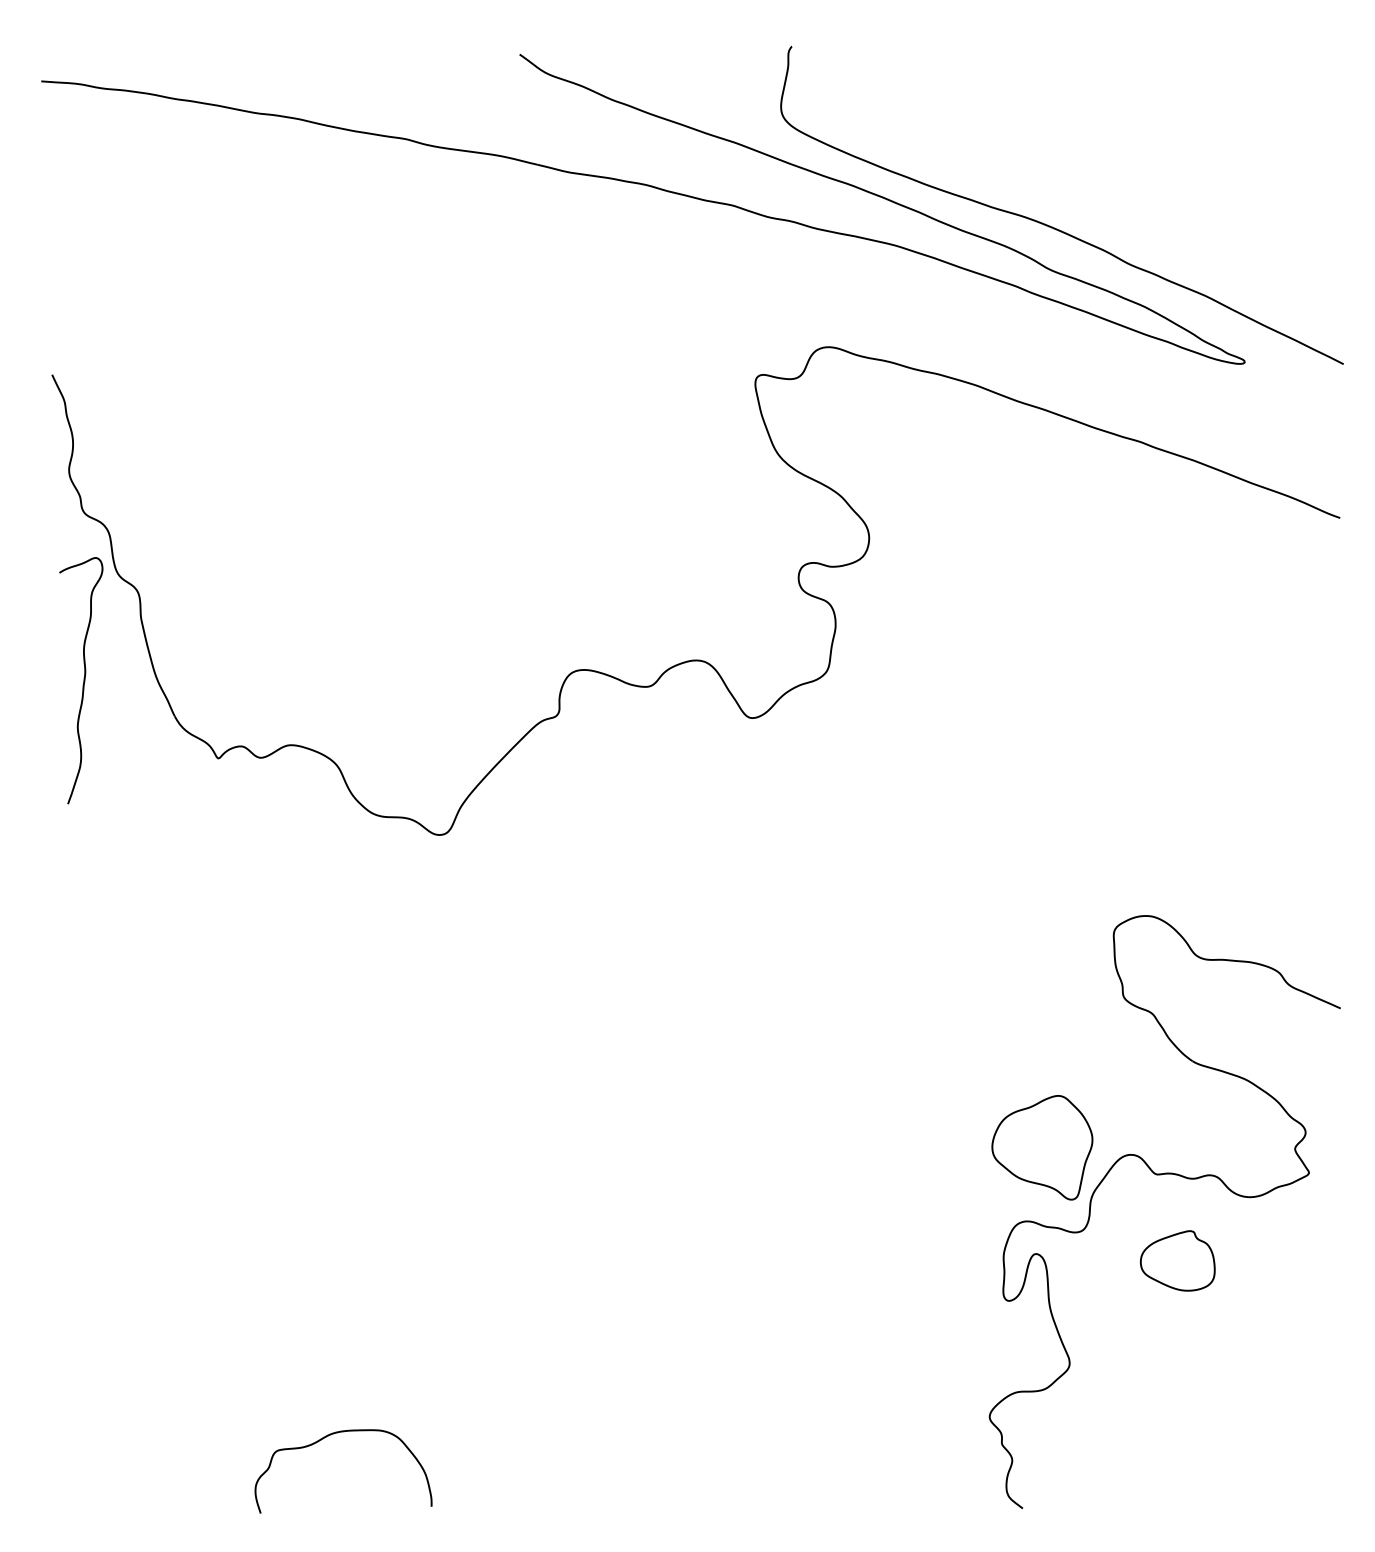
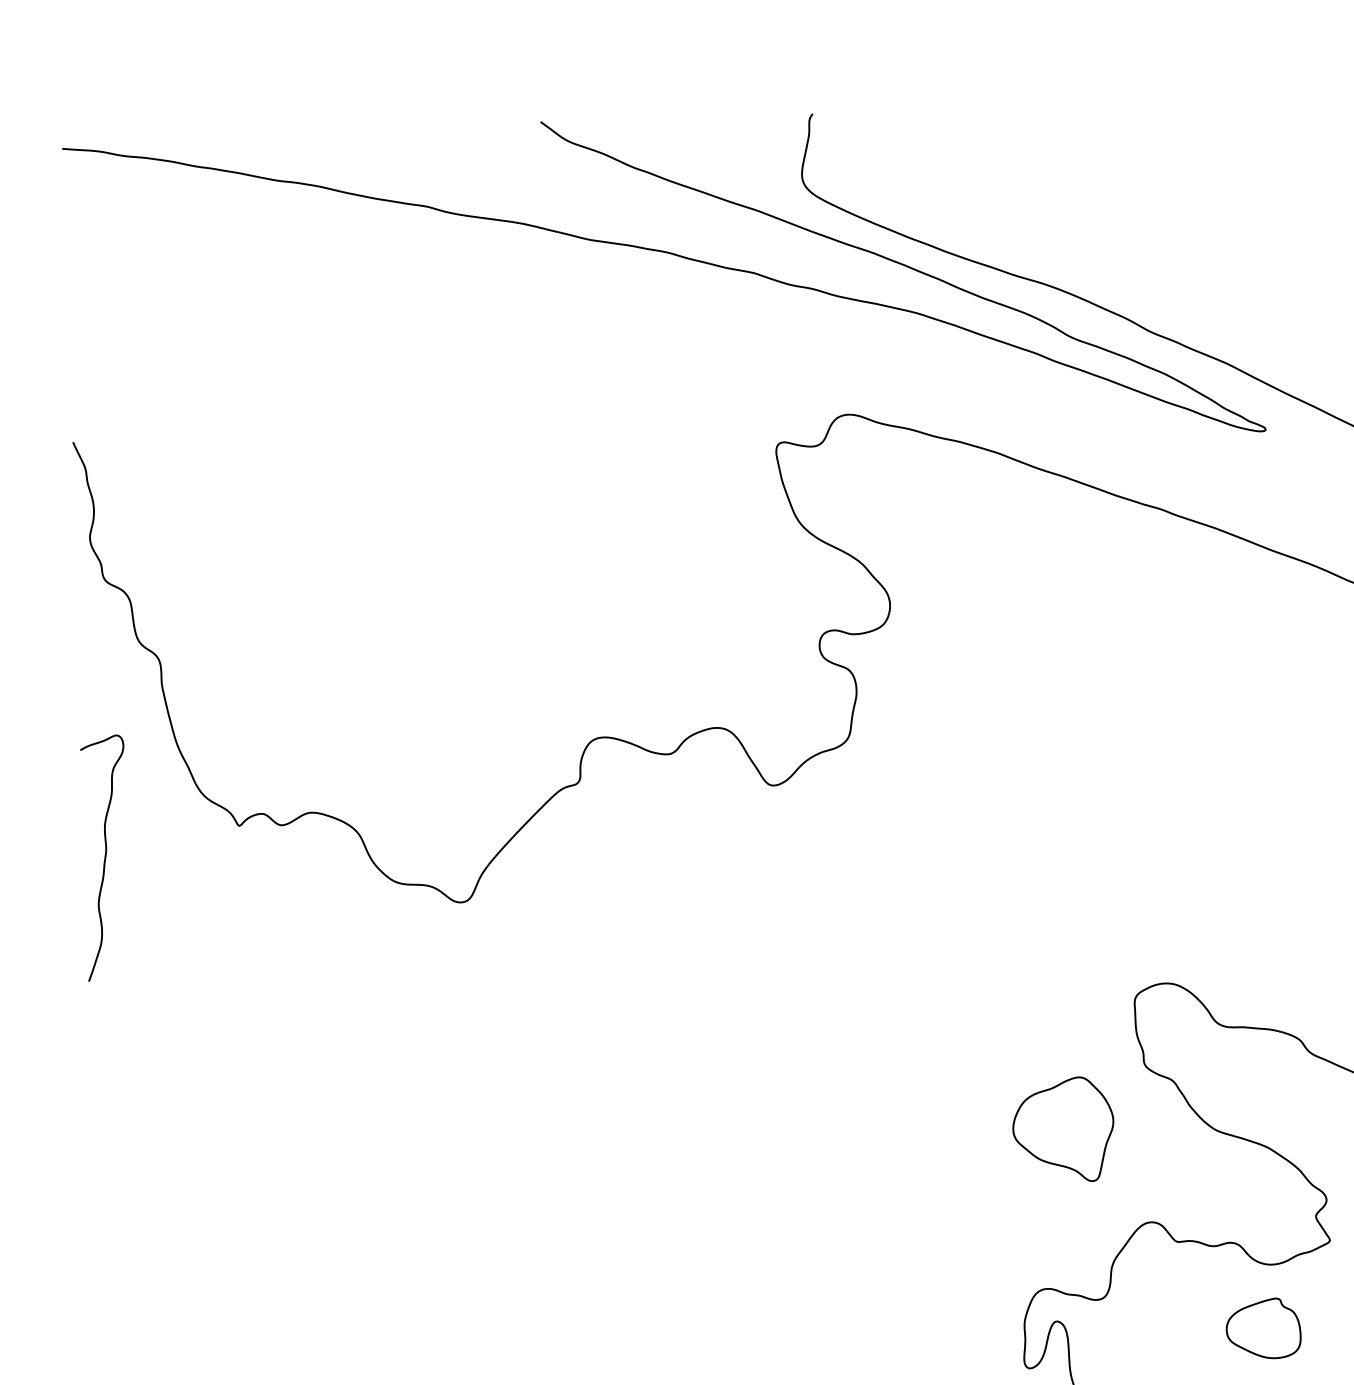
curve: (83, 680) -> (104, 857), moved
part: (1042, 1147) -> (1063, 1128), moved
part: (1177, 1260) -> (1263, 1327), moved

